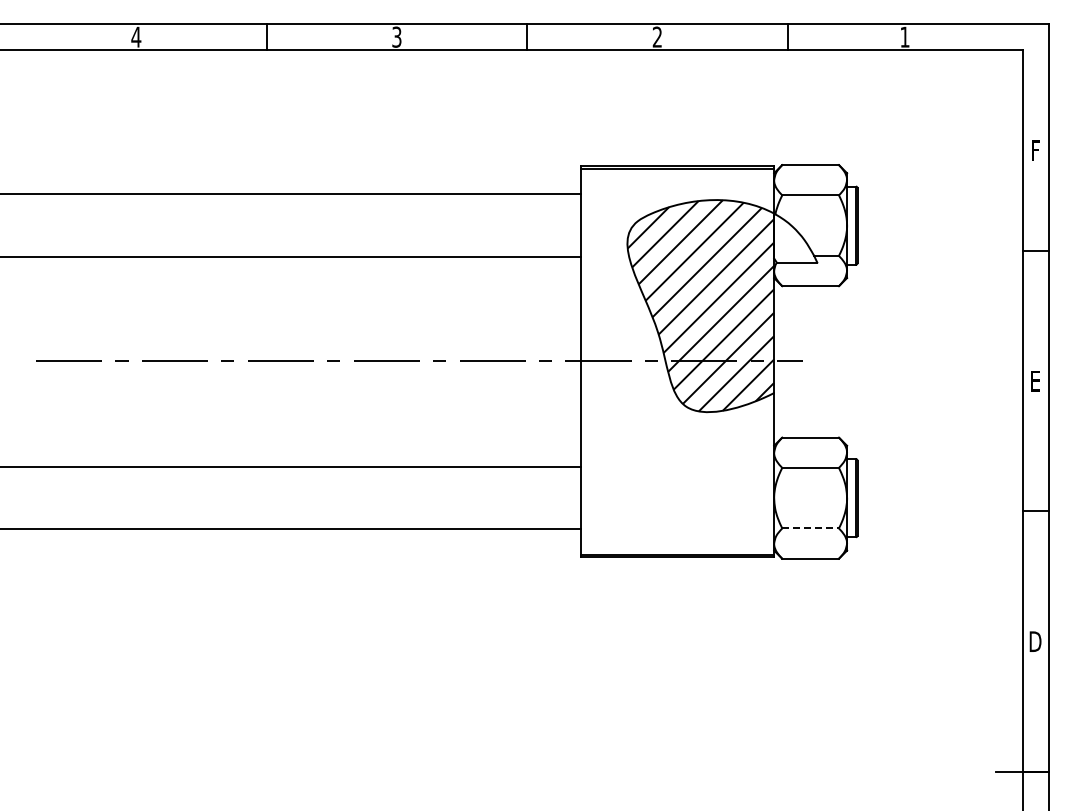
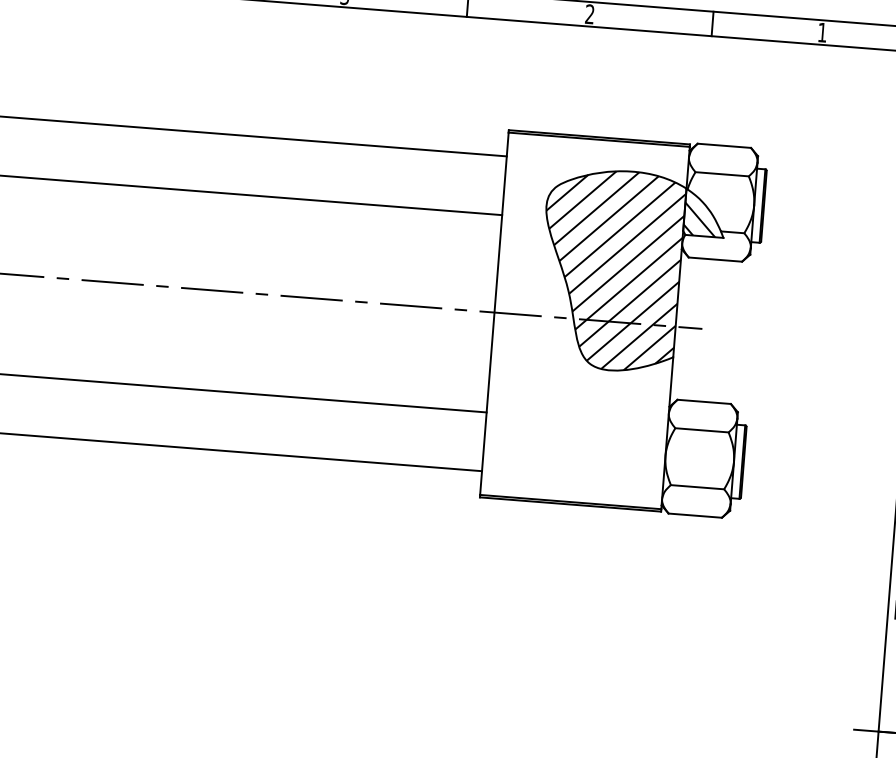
hatch: (791, 245) -> (700, 219), added
line: (811, 528) -> (698, 487), dashed -> solid

